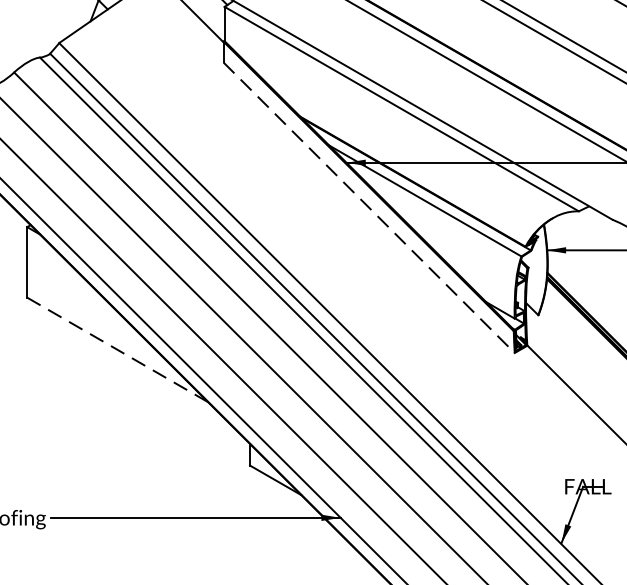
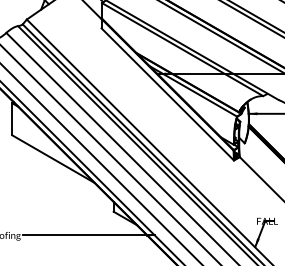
line: (368, 207) -> (167, 94), dashed -> solid
line: (117, 350) -> (53, 159), dashed -> solid

